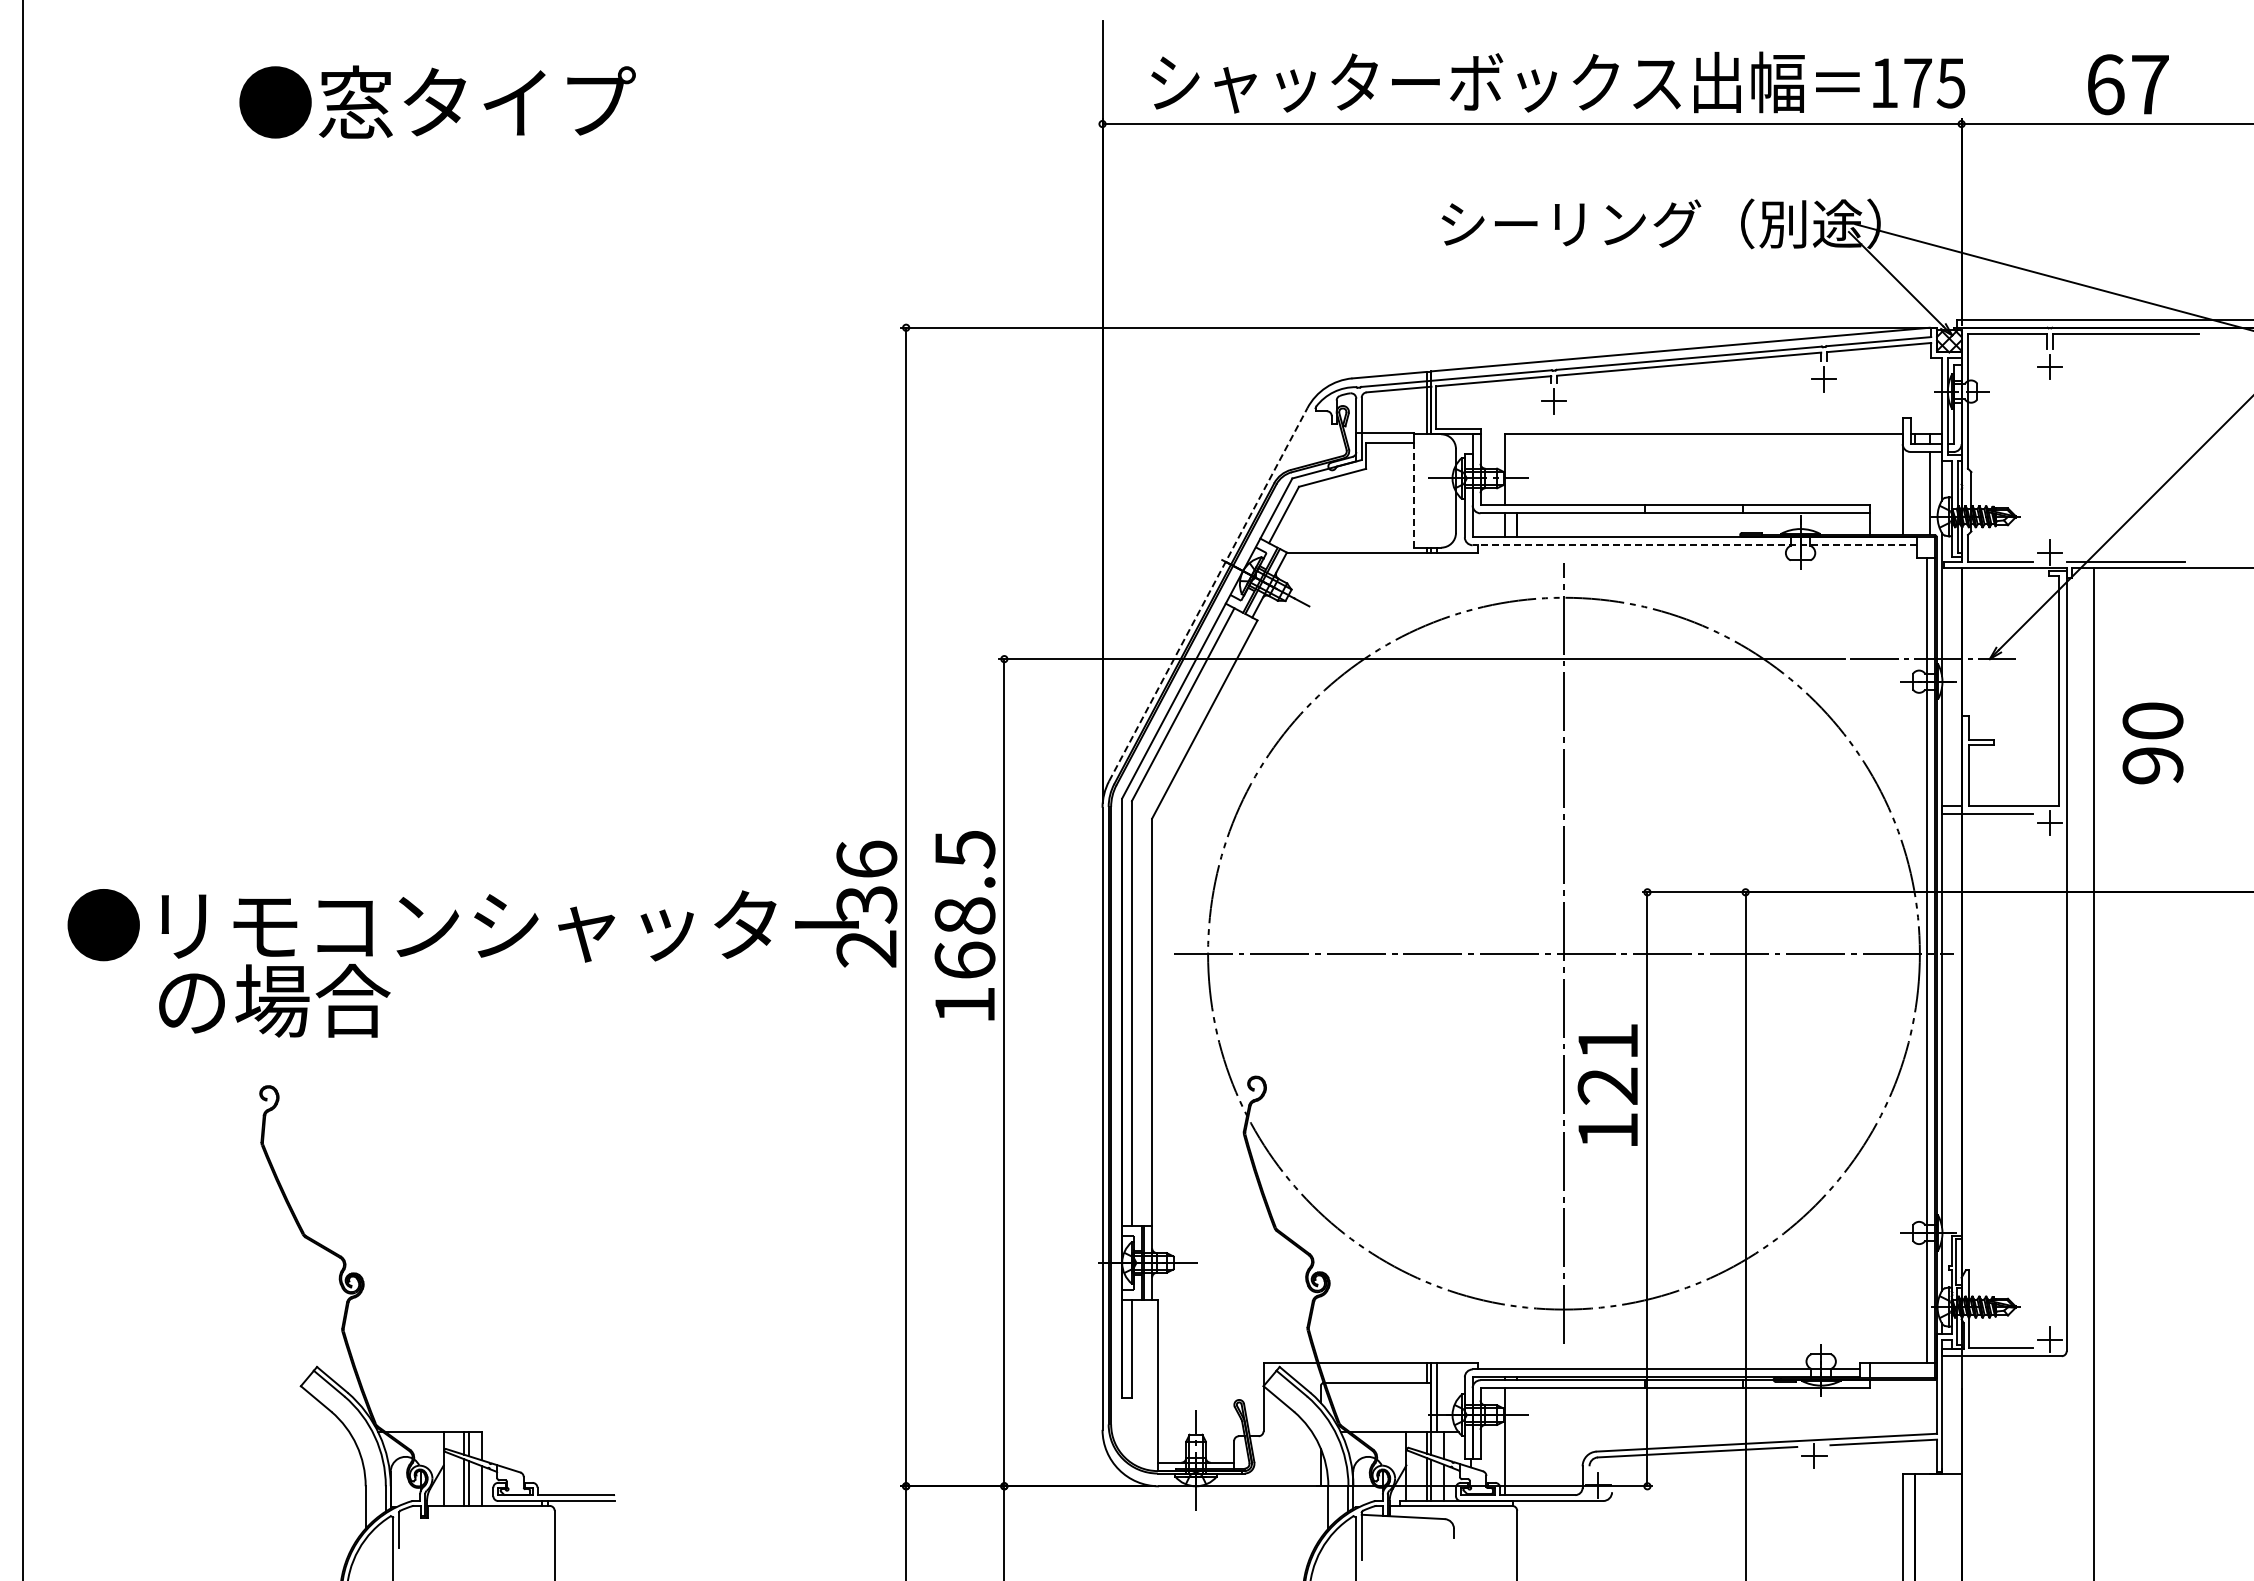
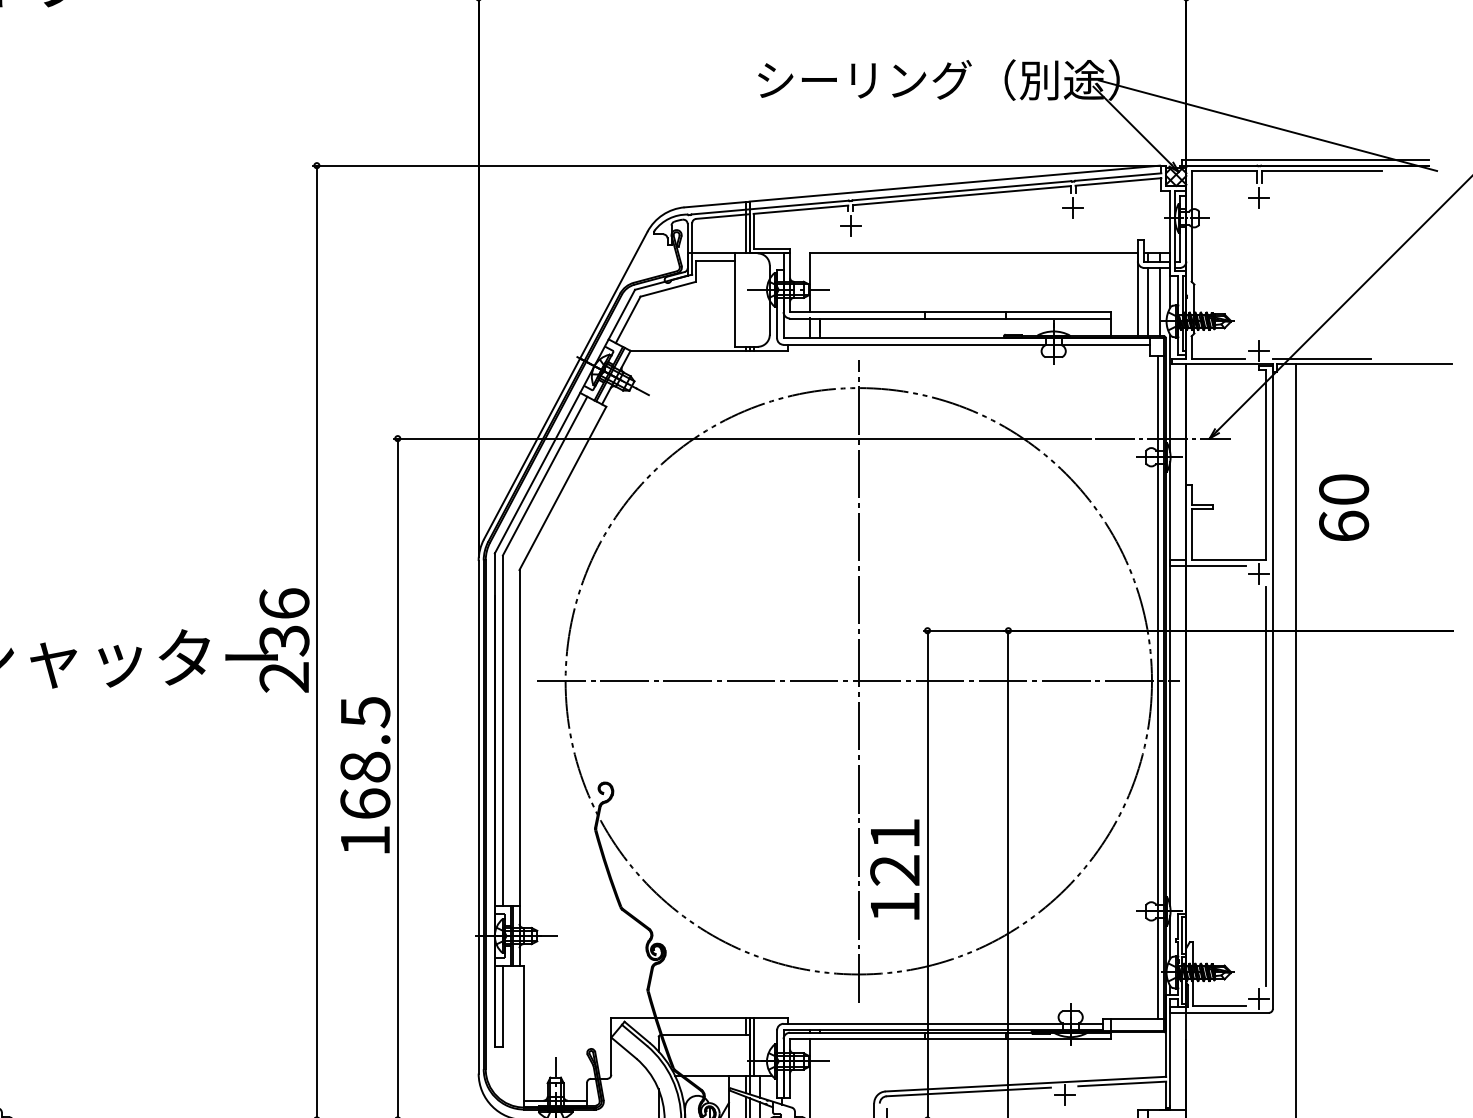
line: (1914, 492) -> (1147, 301), added
line: (1413, 494) -> (734, 303), dashed -> solid
line: (1694, 545) -> (966, 345), dashed -> solid
line: (1208, 594) -> (565, 385), dashed -> solid
text: (2152, 765) -> (1343, 526), 90 -> 60
text: (964, 925) -> (364, 775), moved
line: (2058, 1081) -> (1266, 786), added
text: (1607, 1084) -> (894, 868), moved

